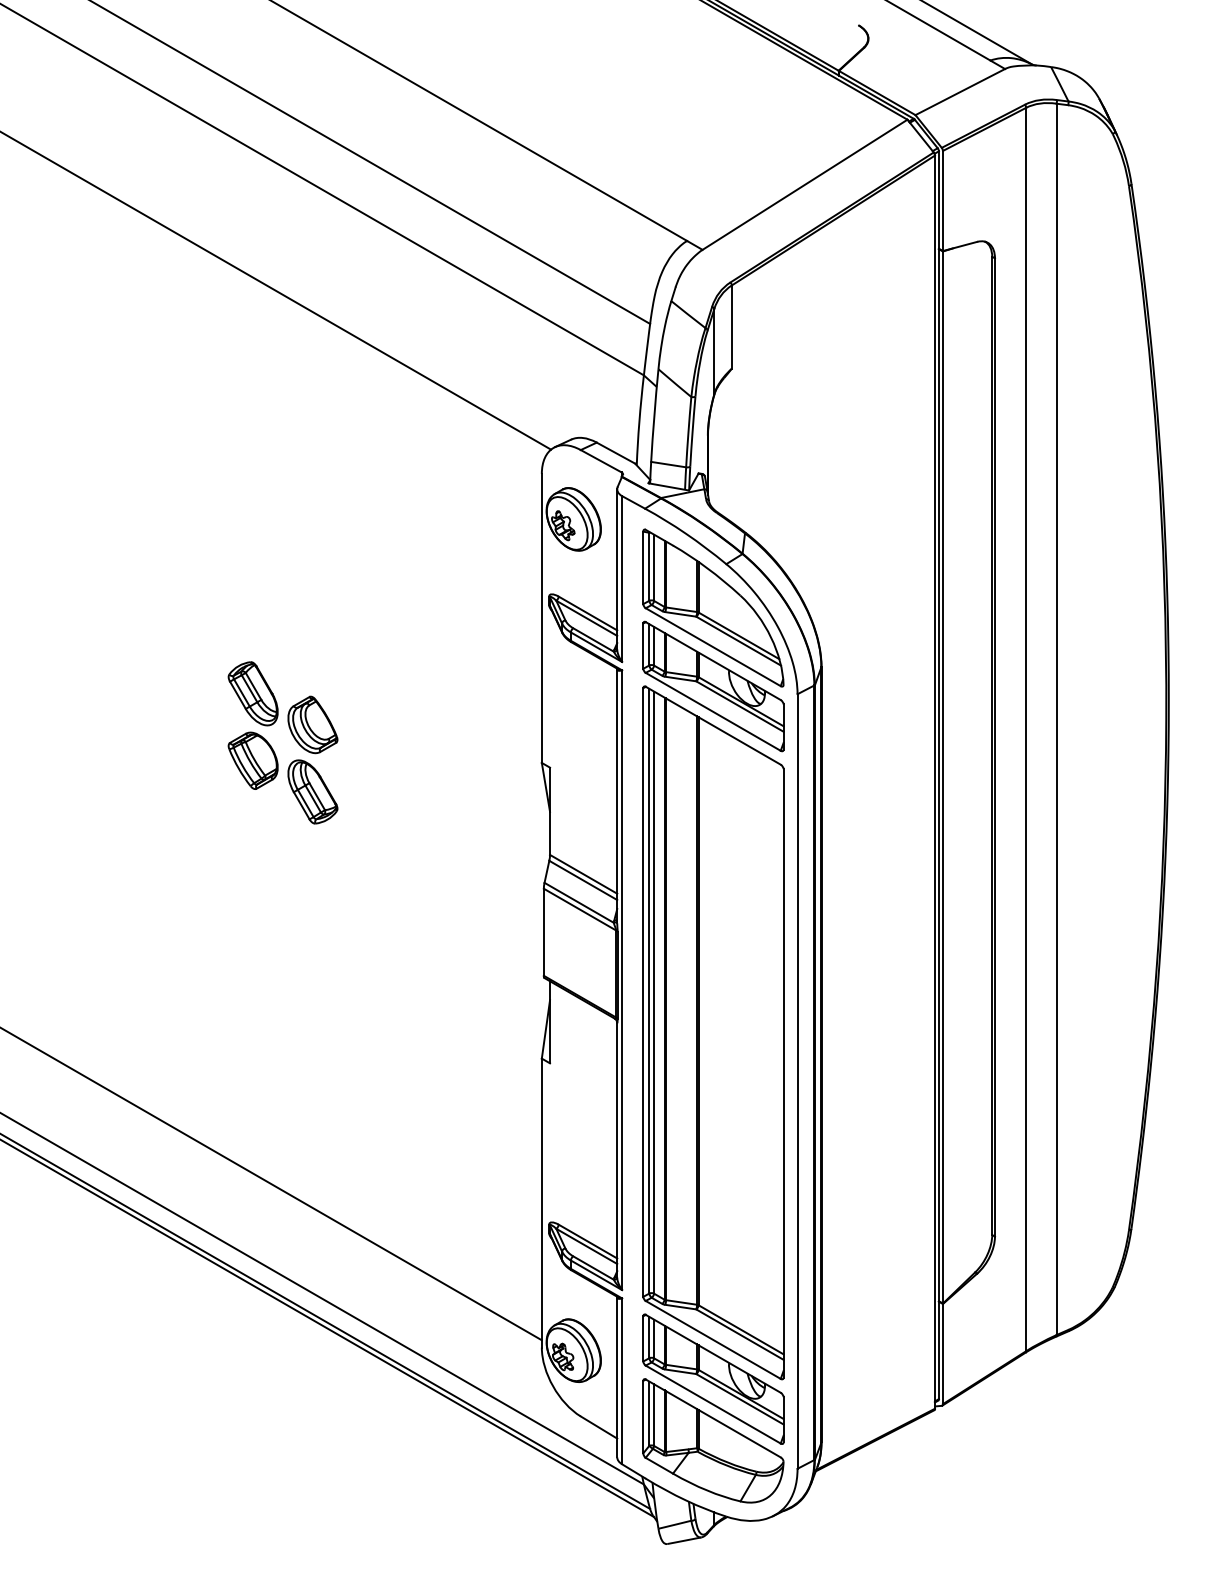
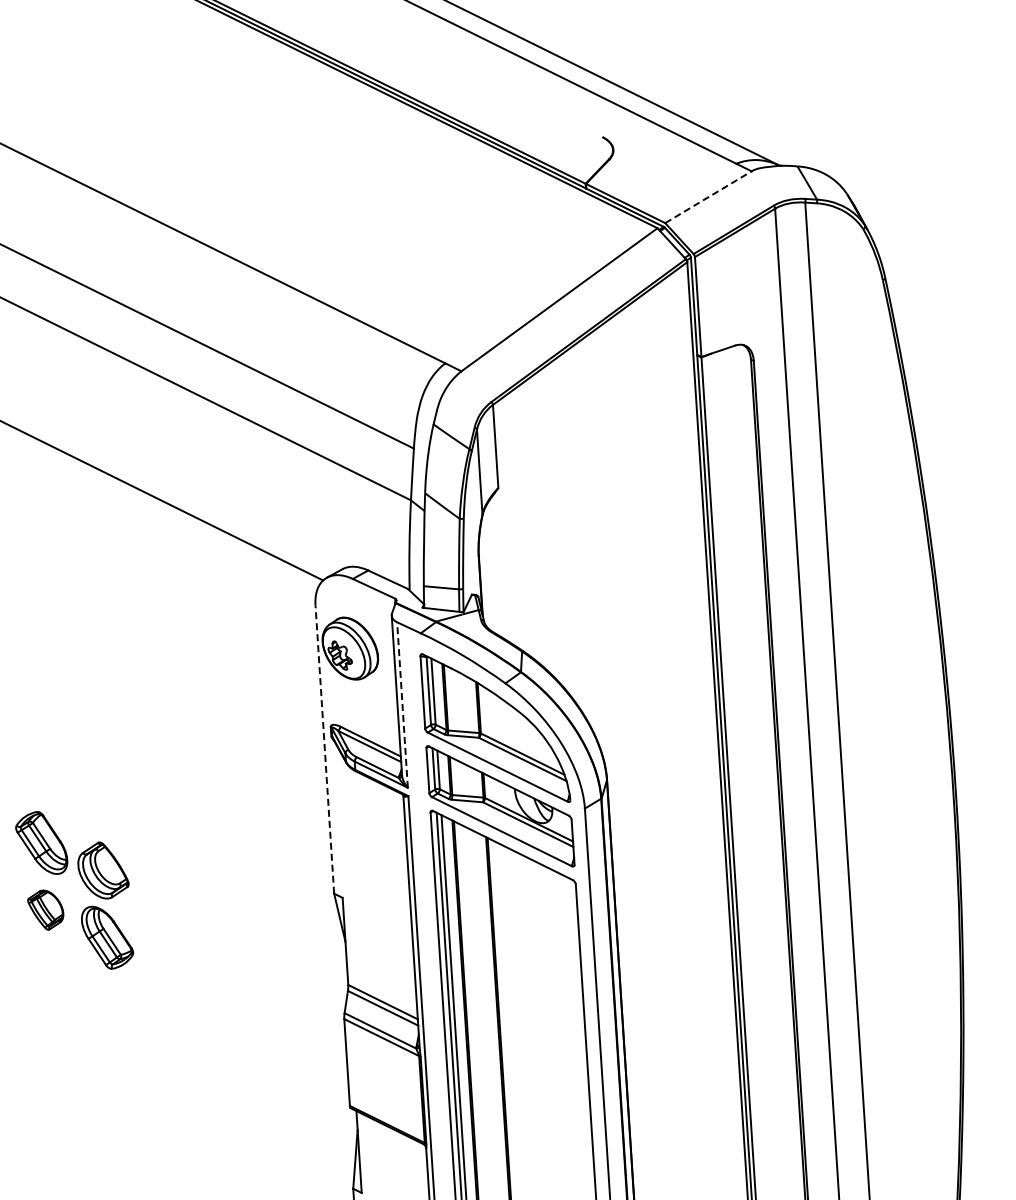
line: (960, 91) -> (708, 196), solid -> dashed
line: (622, 579) -> (402, 705), solid -> dashed
line: (541, 617) -> (324, 748), solid -> dashed
part: (252, 760) -> (45, 909), size x0.7

